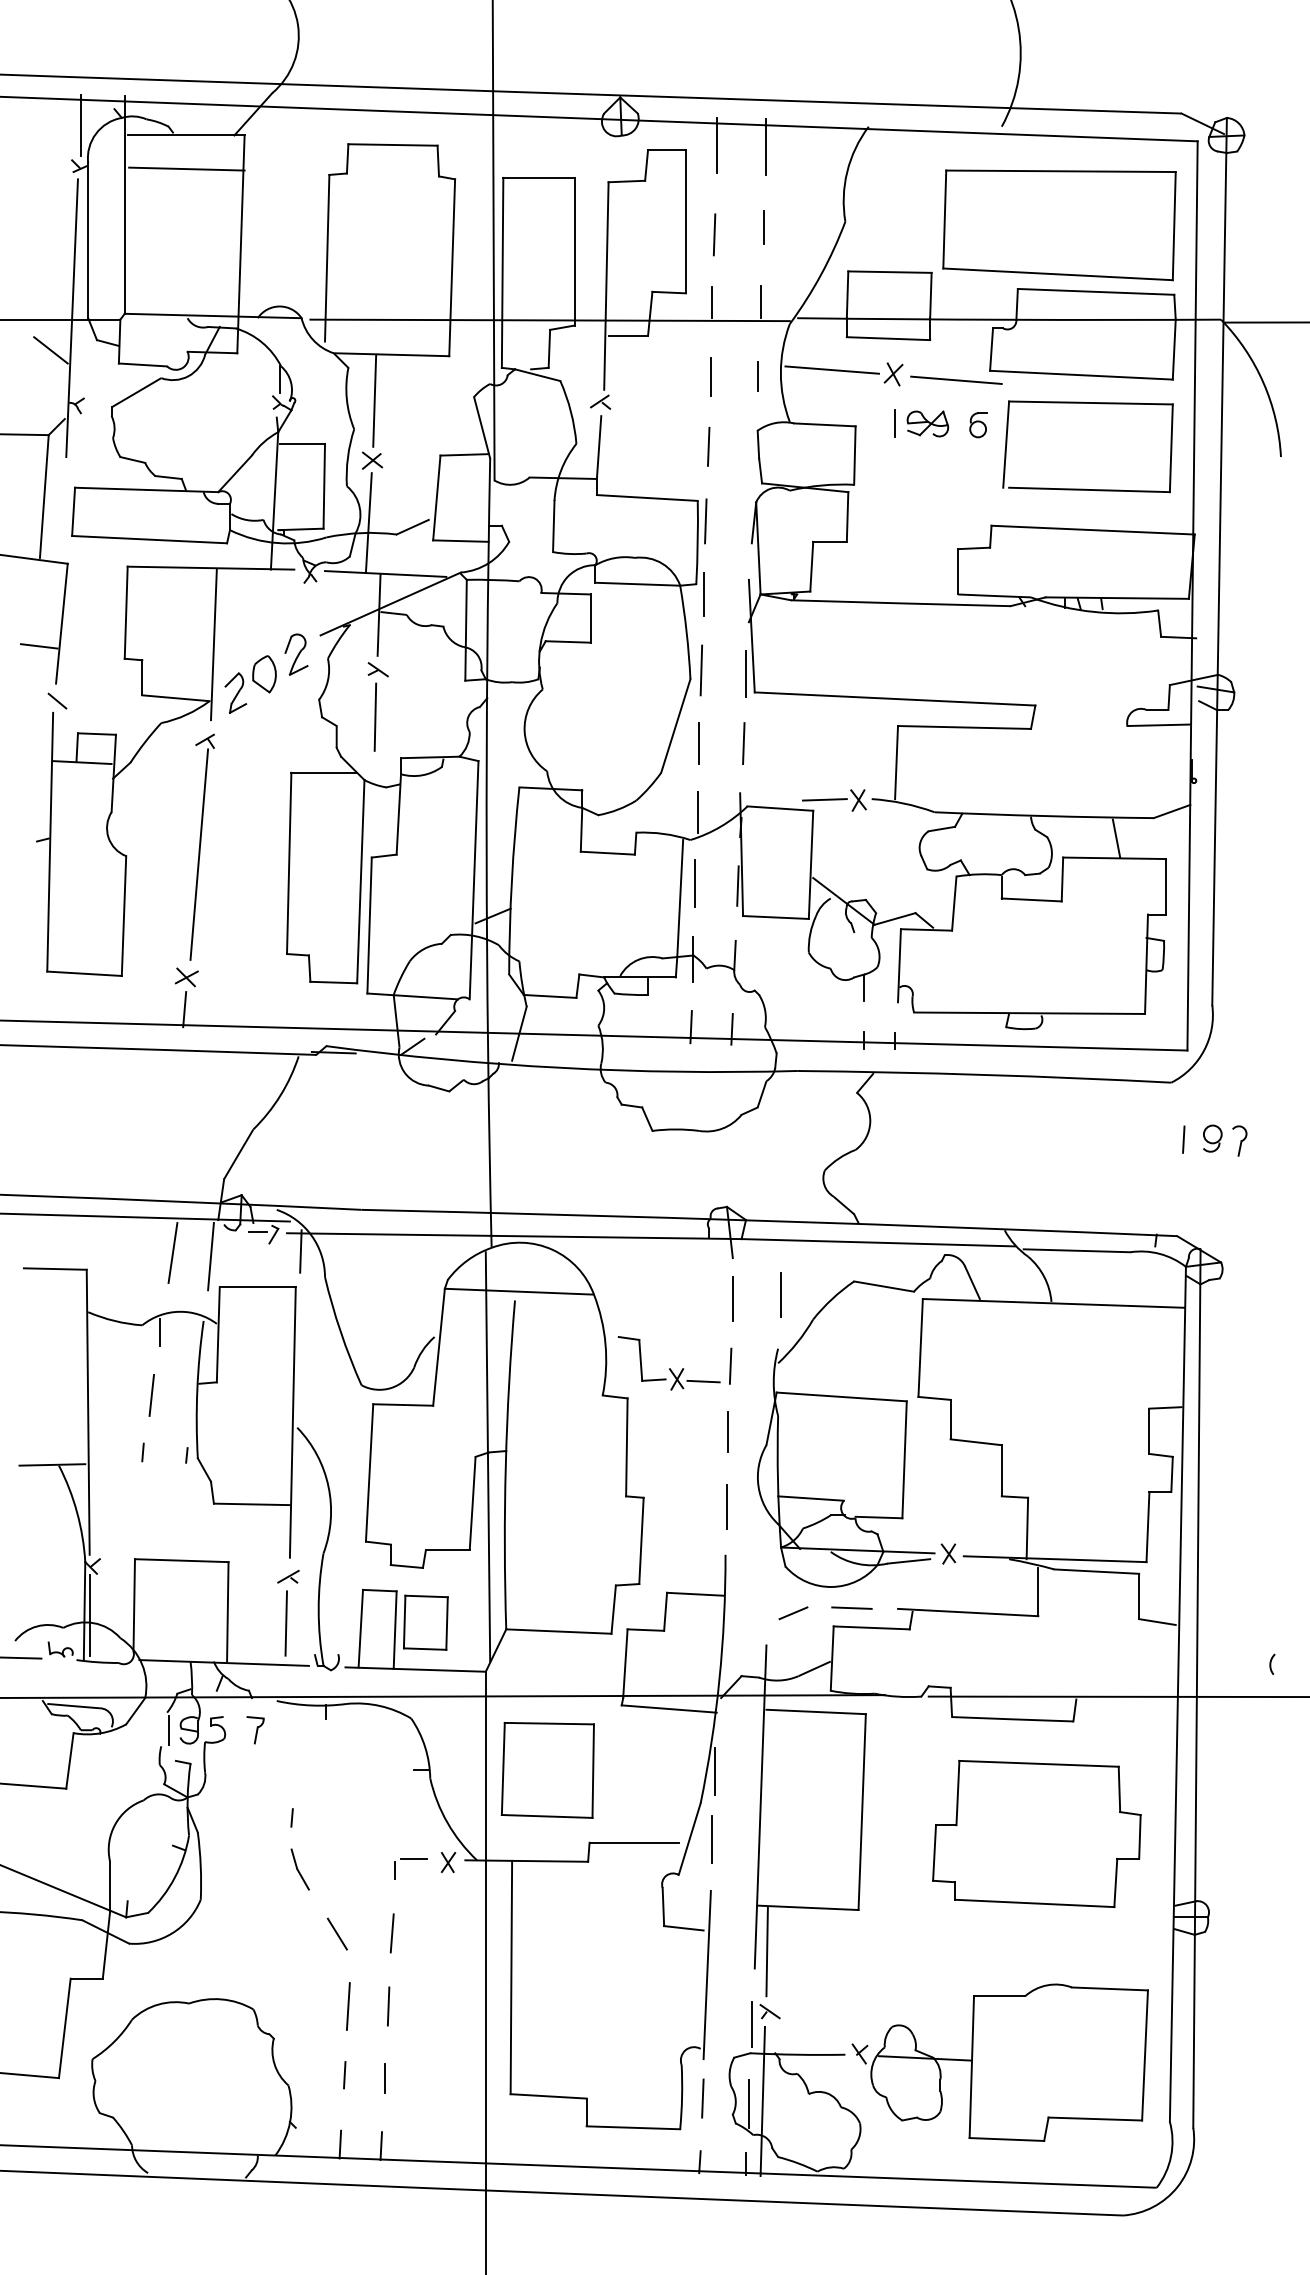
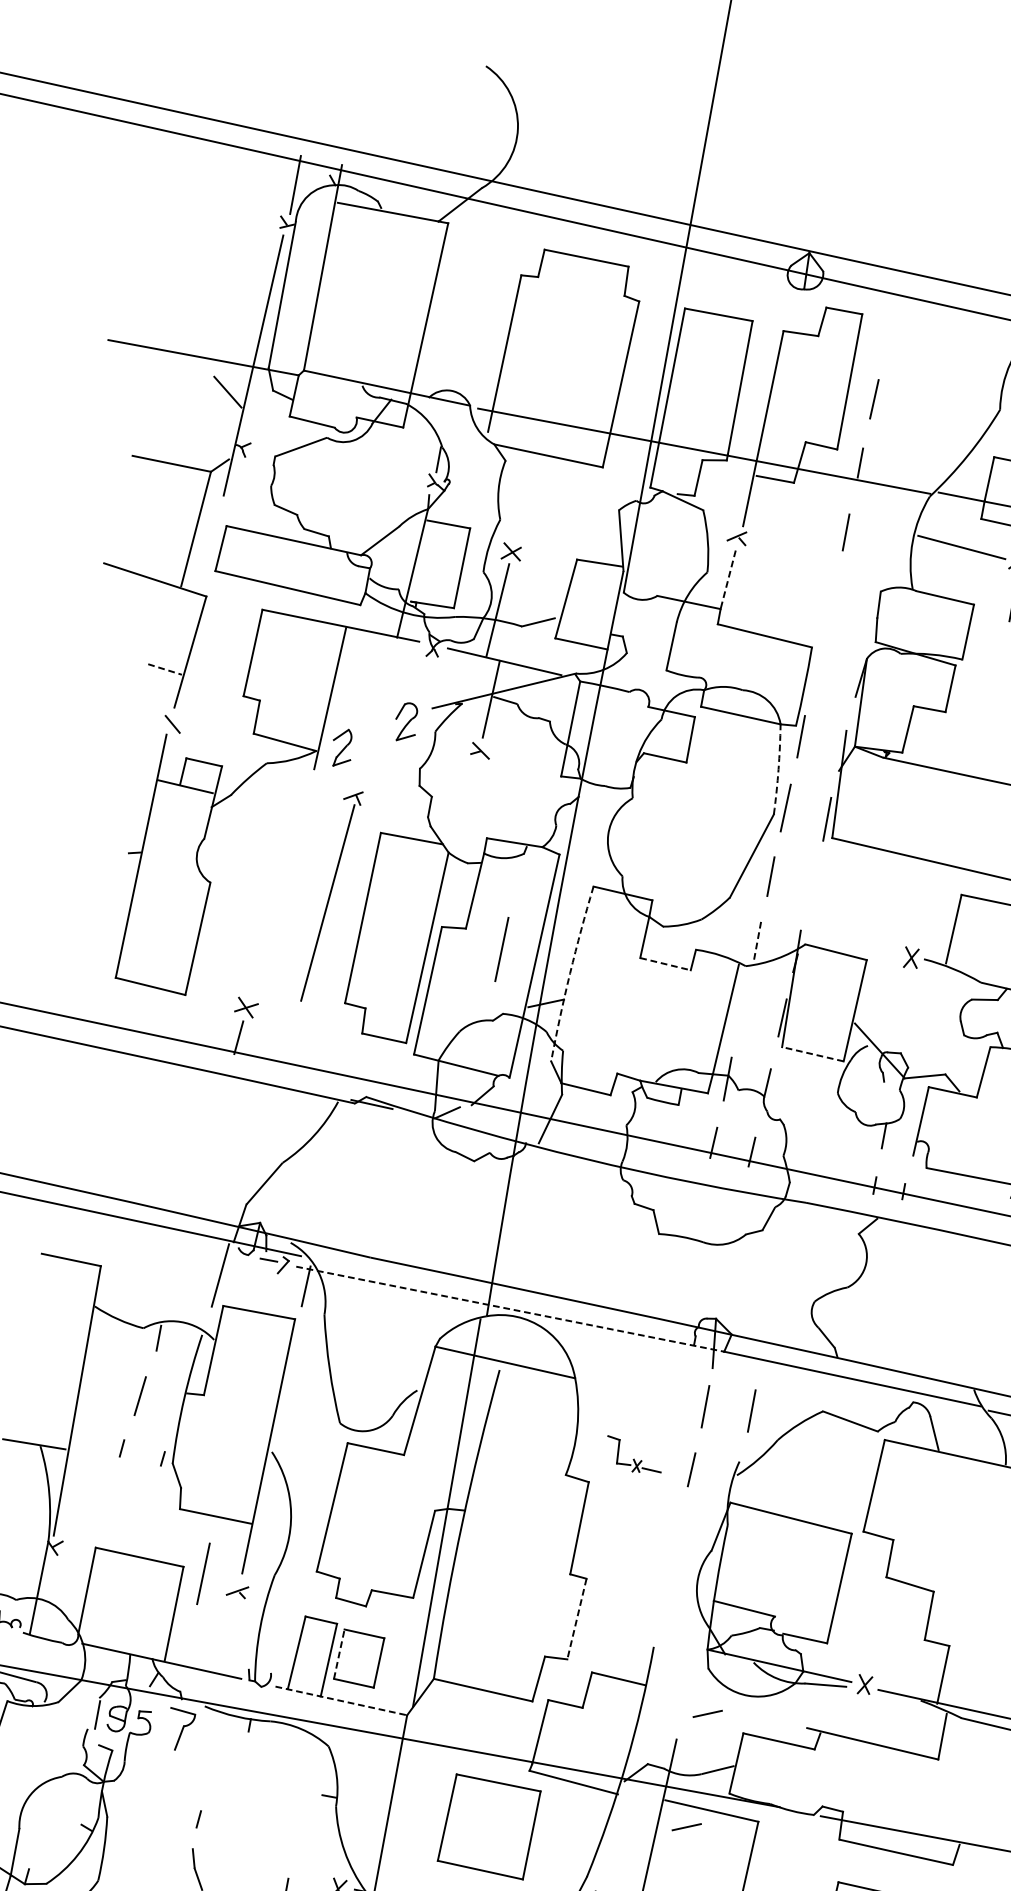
line: (716, 145) -> (891, 315), removed
line: (766, 146) -> (938, 324), removed
line: (186, 168) -> (387, 244), removed
line: (763, 227) -> (921, 400), removed
line: (760, 302) -> (905, 471), removed
line: (757, 376) -> (890, 540), removed
line: (374, 400) -> (524, 496), removed
line: (708, 446) -> (831, 597), removed
line: (599, 447) -> (728, 579), solid -> dashed
line: (705, 521) -> (815, 668), removed
arc: (686, 632) -> (778, 769), solid -> dashed
line: (39, 646) -> (165, 669), solid -> dashed
part: (264, 674) -> (372, 735), removed
line: (375, 716) -> (502, 948), moved
line: (743, 743) -> (812, 884), removed
line: (824, 799) -> (879, 951), removed
line: (697, 812) -> (757, 941), solid -> dashed
part: (201, 846) -> (331, 895), moved
line: (608, 853) -> (666, 964), solid -> dashed
arc: (511, 880) -> (569, 973), solid -> dashed
line: (694, 883) -> (741, 1007), removed
line: (775, 917) -> (812, 1054), solid -> dashed
line: (514, 1236) -> (510, 1309), solid -> dashed
line: (172, 1252) -> (184, 1264), removed
part: (668, 1363) -> (633, 1456), size x0.6
line: (727, 1431) -> (677, 1530), removed
line: (726, 1506) -> (663, 1601), removed
line: (641, 1541) -> (576, 1619), solid -> dashed
line: (851, 1607) -> (763, 1718), removed
line: (89, 1615) -> (43, 1592), removed
line: (404, 1621) -> (339, 1653), solid -> dashed
line: (285, 1623) -> (202, 1573), moved
line: (416, 1669) -> (342, 1701), solid -> dashed
part: (255, 1730) -> (179, 1730), size x1.6
line: (793, 1733) -> (686, 1827), added
part: (547, 1770) -> (488, 1826), moved
line: (715, 1770) -> (606, 1848), removed
line: (414, 1858) -> (307, 1879), removed

